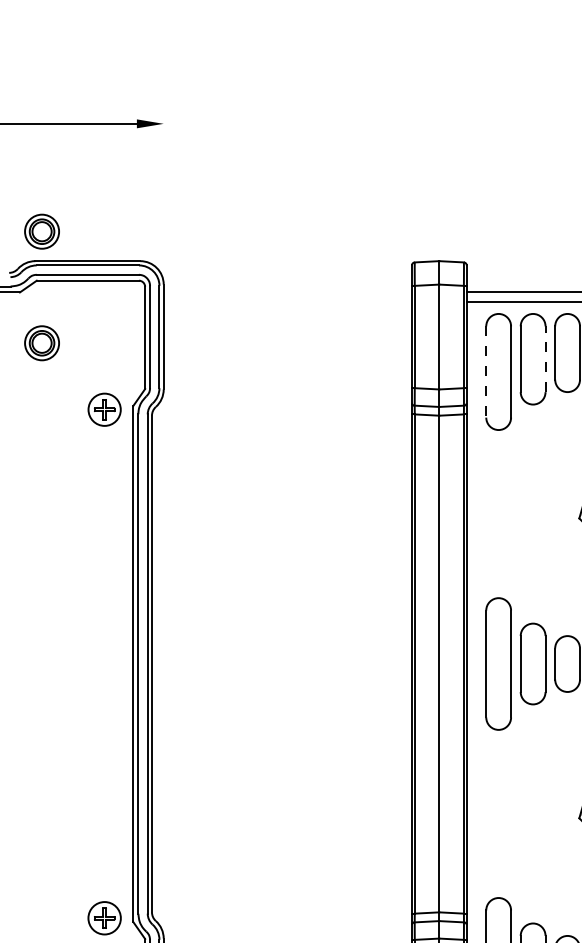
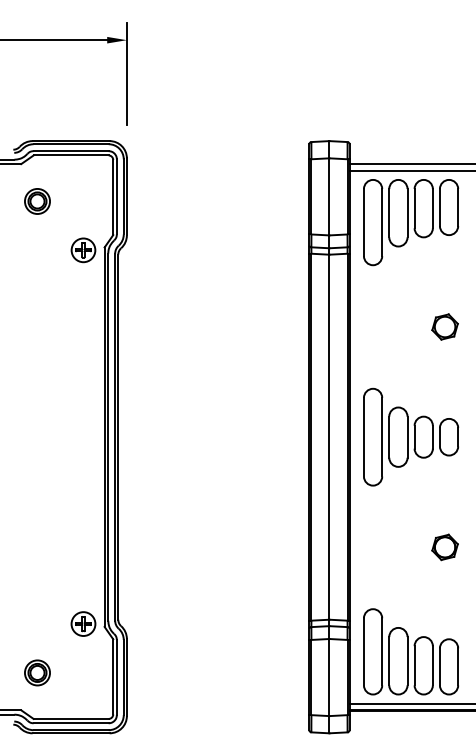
line: (163, 169) -> (126, 73), added
part: (42, 231) -> (37, 119), removed
line: (545, 358) -> (407, 212), dashed -> solid
line: (485, 371) -> (363, 222), dashed -> solid

